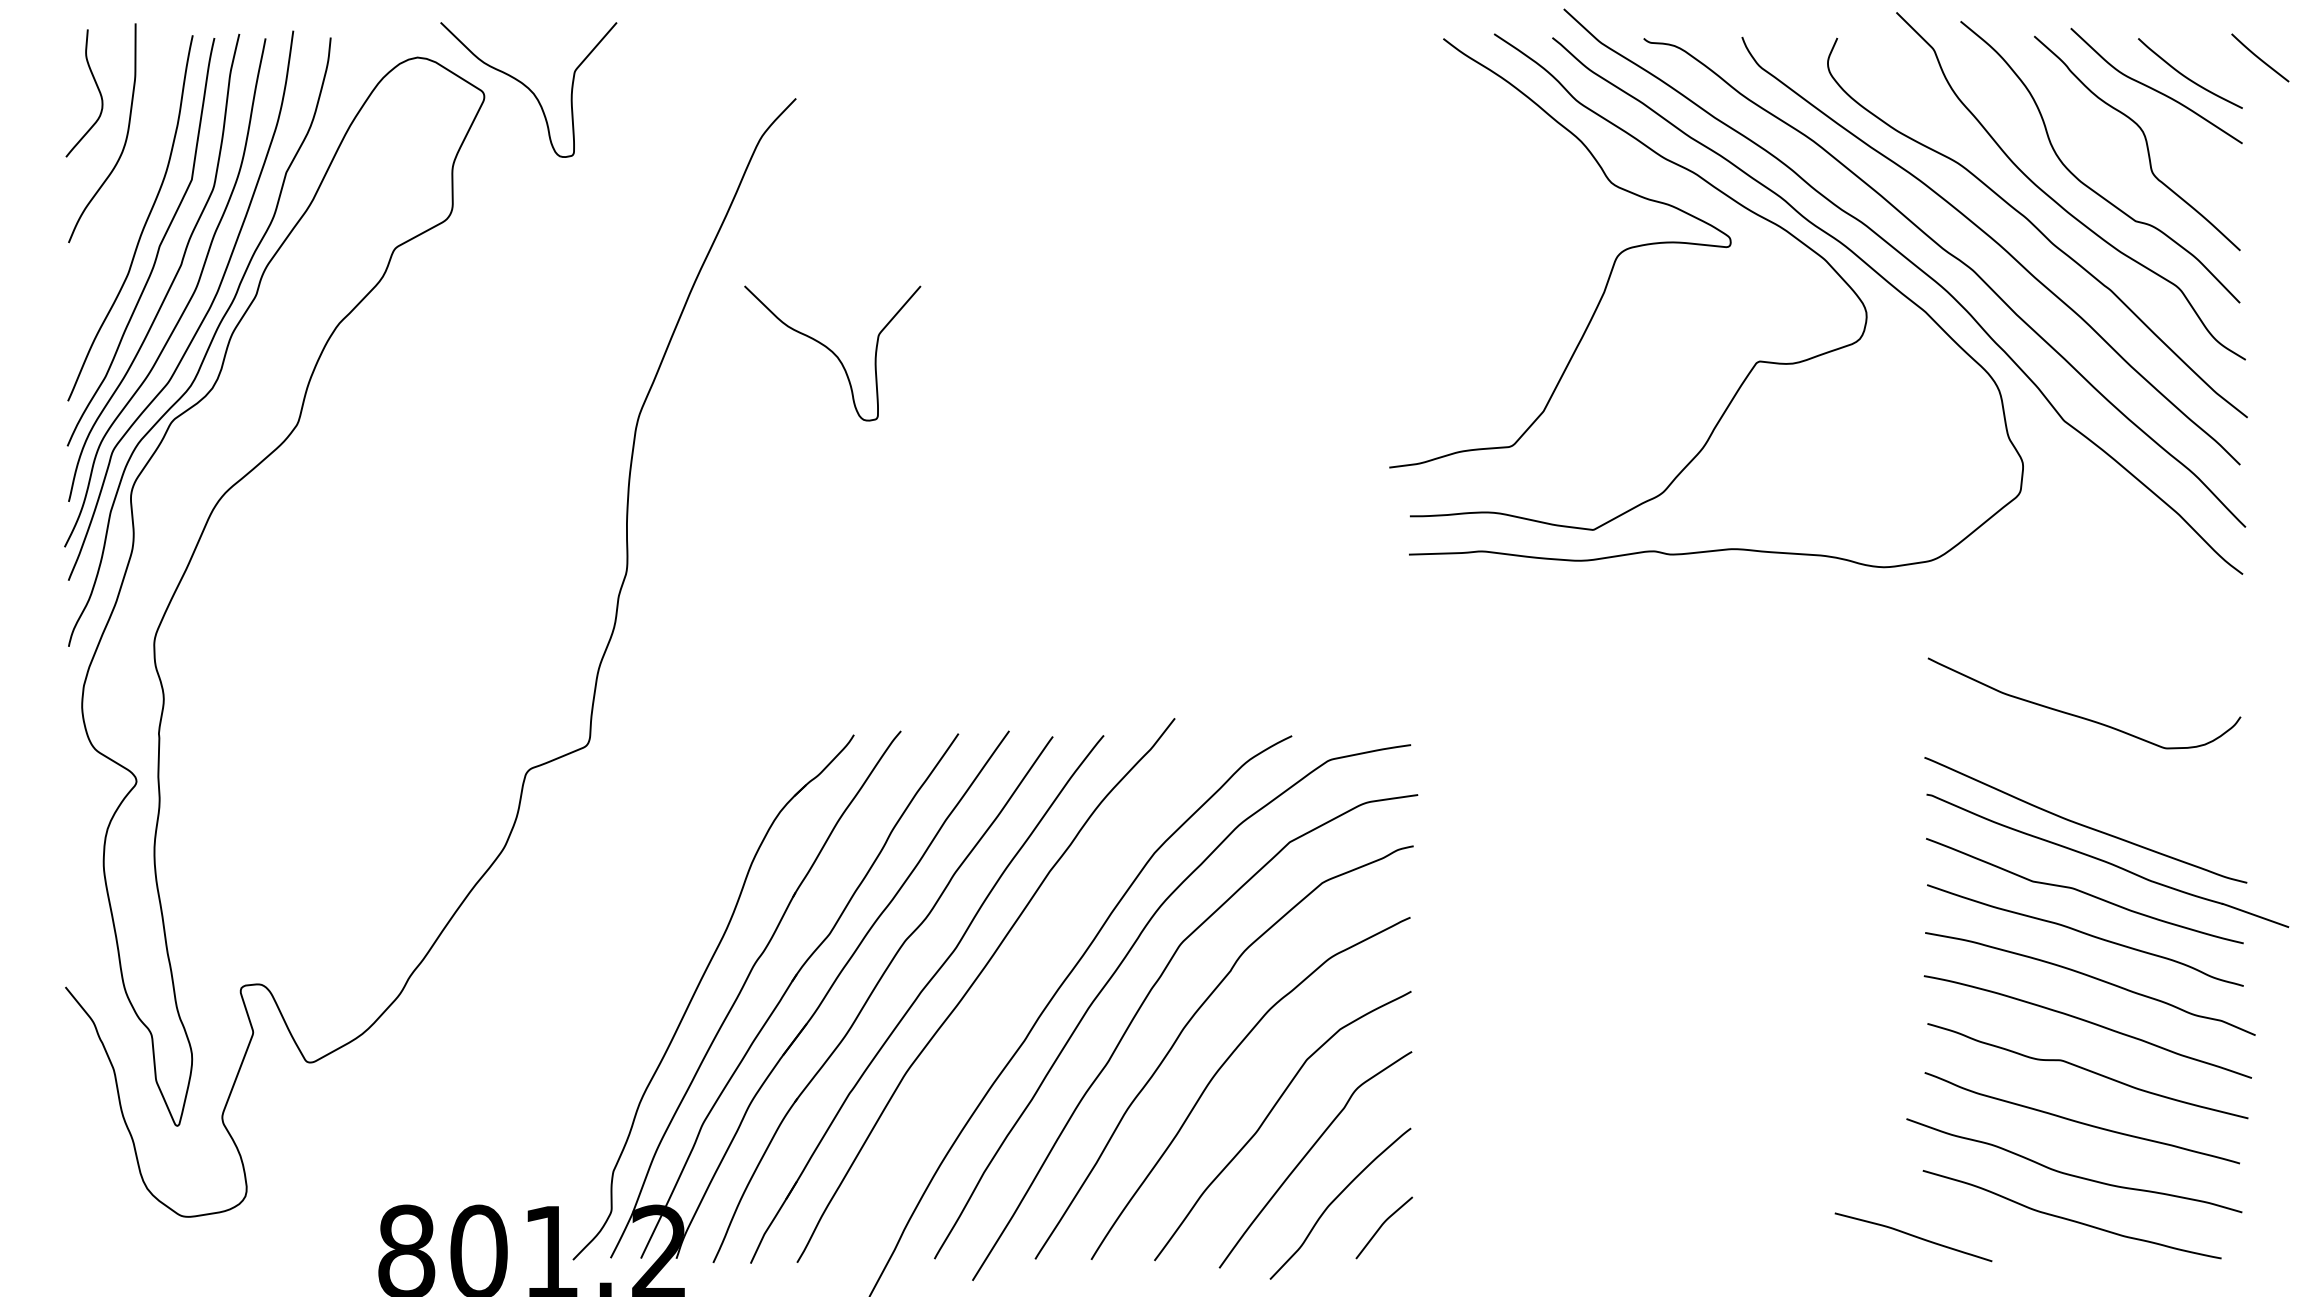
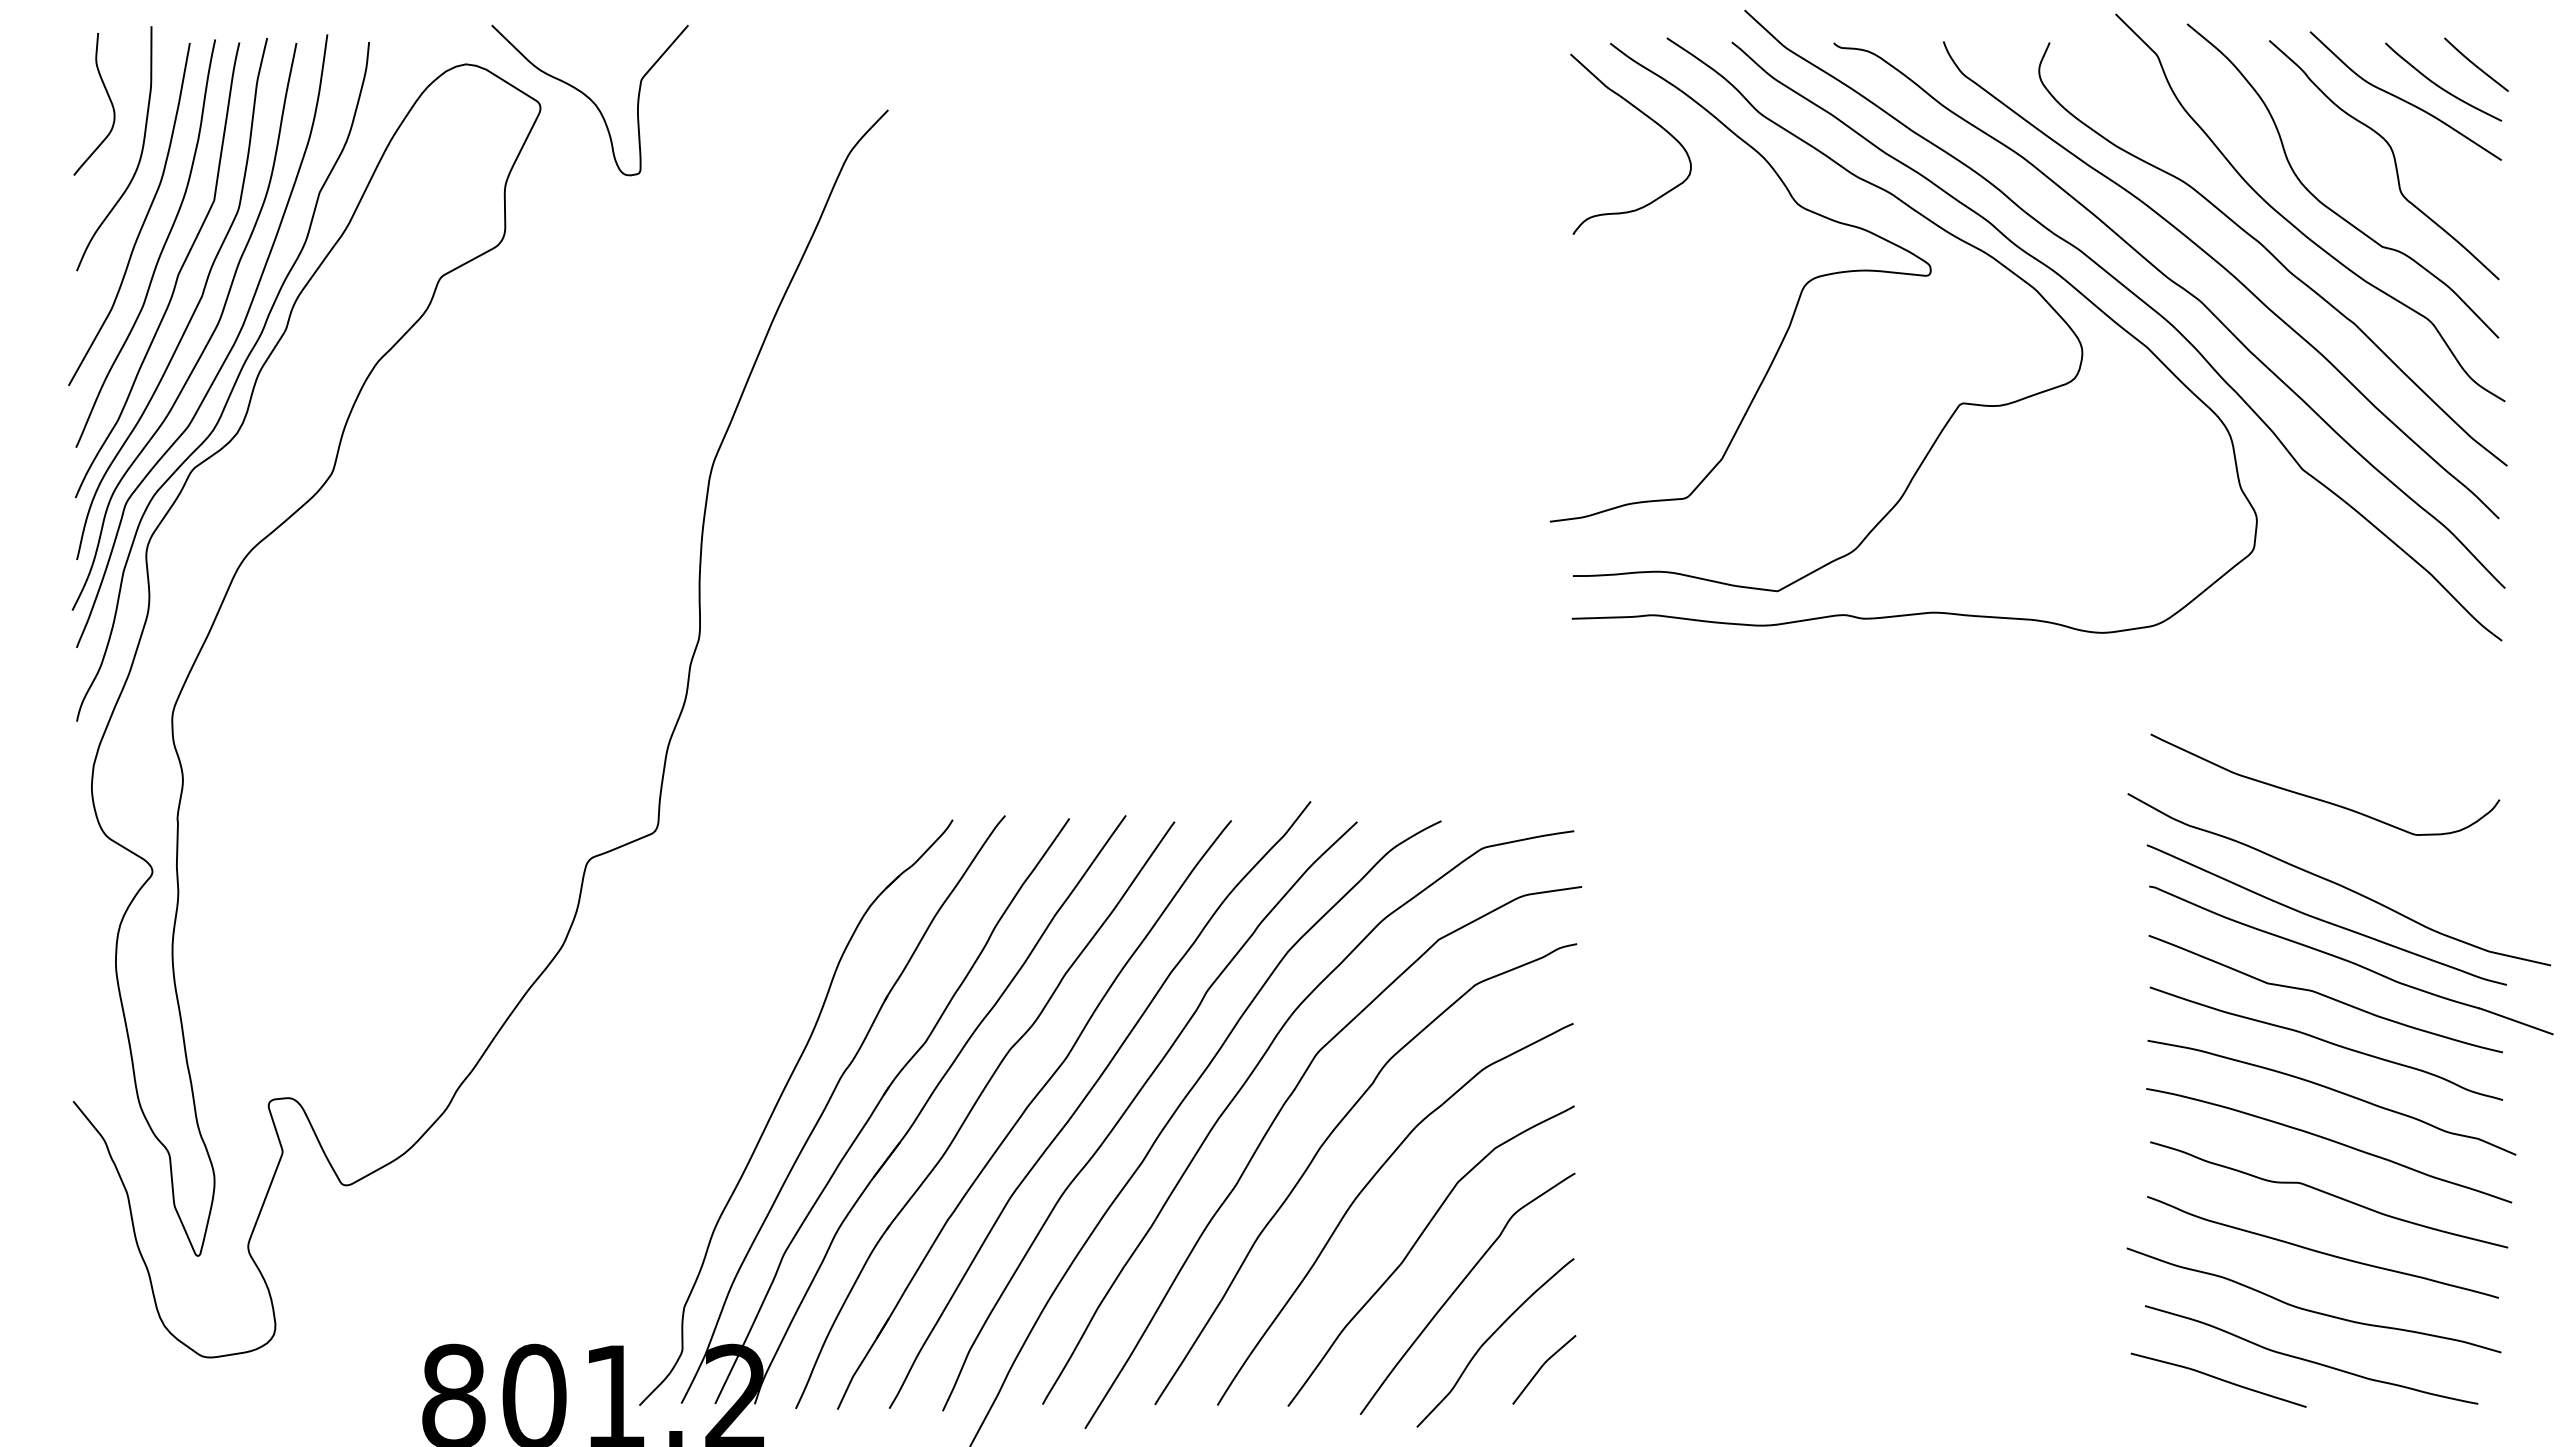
curve: (2259, 57) -> (2475, 64), moved
curve: (1477, 106) -> (1648, 118), added
curve: (128, 197) -> (143, 220), added
curve: (832, 352) -> (928, 393), removed
curve: (2096, 791) -> (2338, 883), added
curve: (1015, 989) -> (1132, 1103), added
curve: (1913, 1236) -> (2218, 1379), moved

